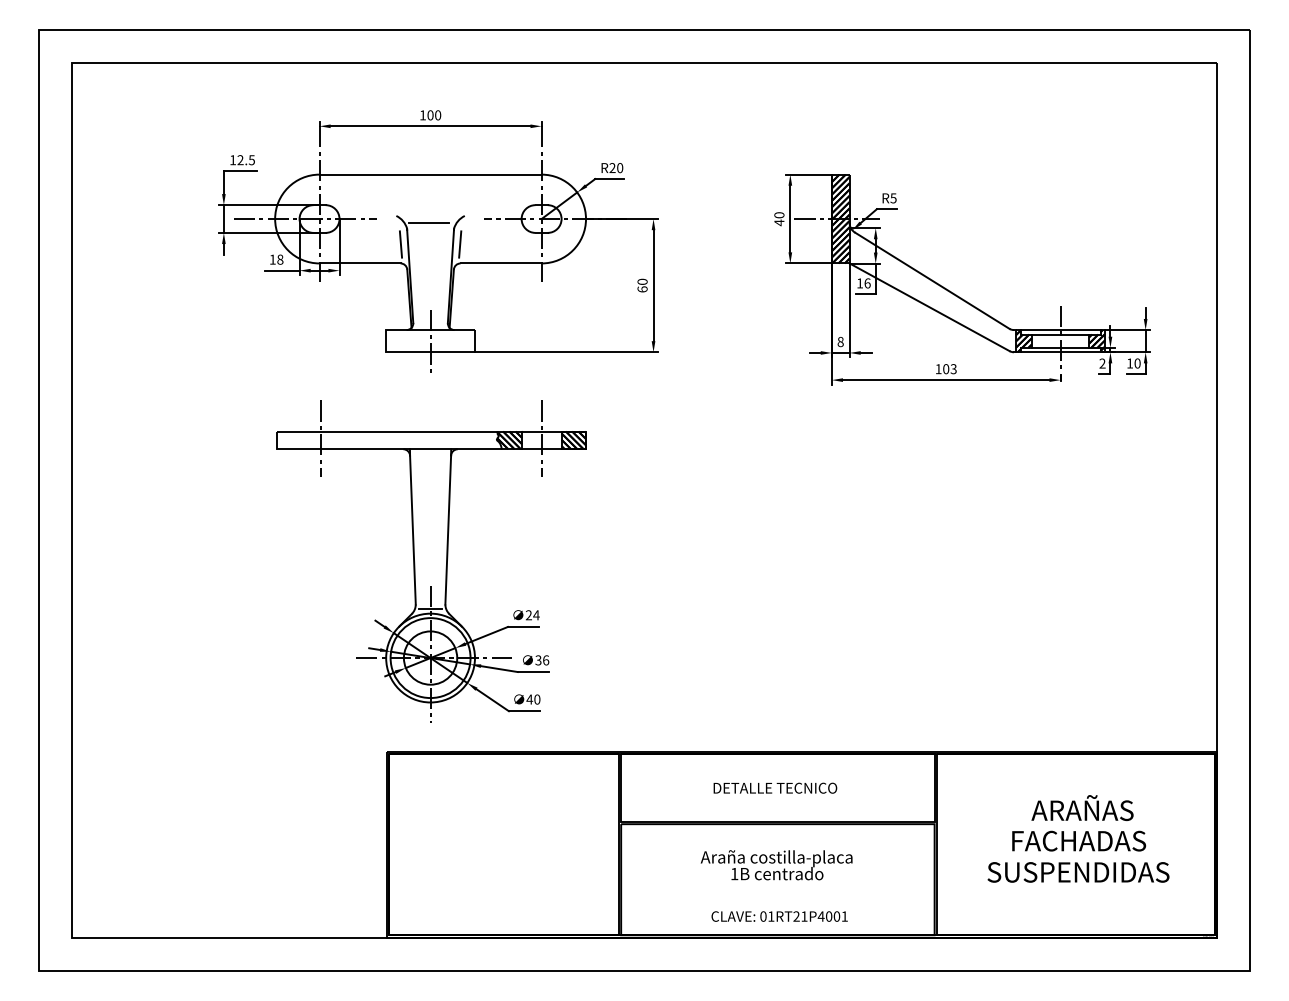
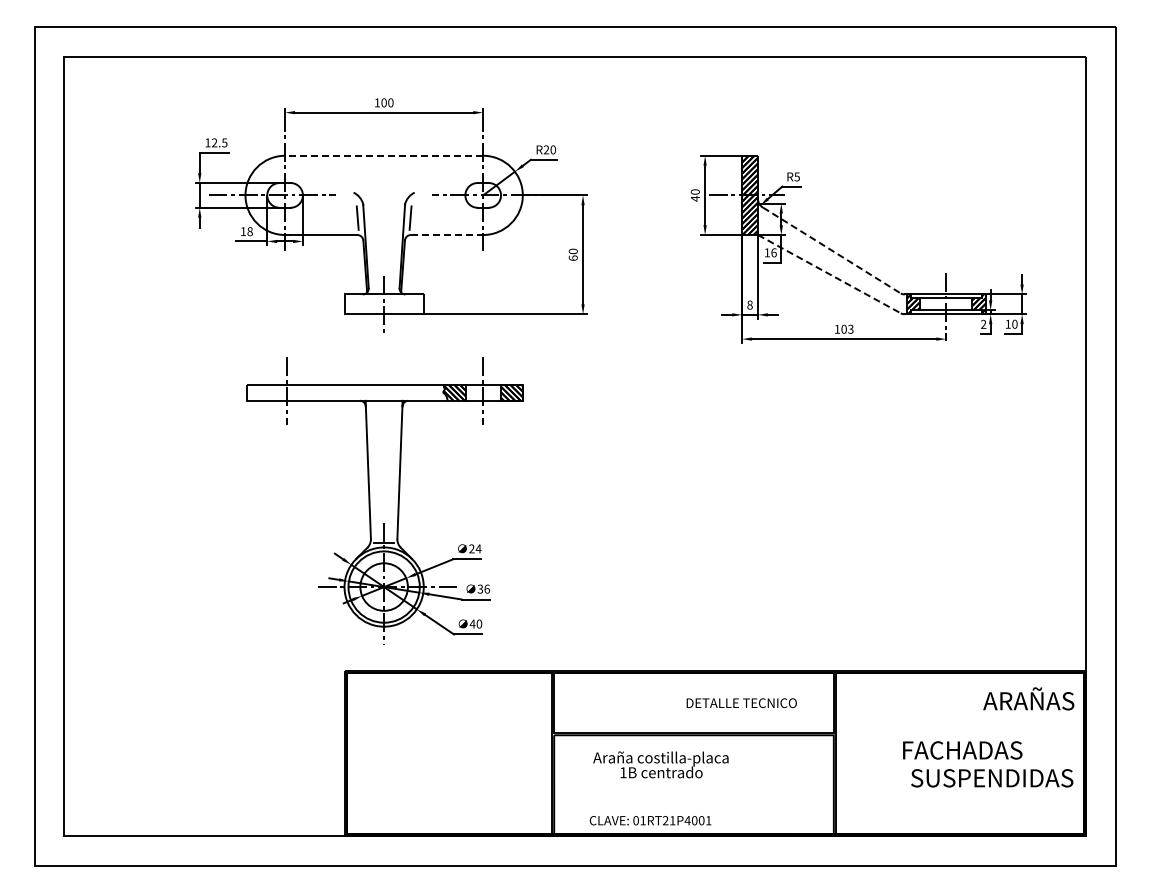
line: (429, 174) -> (383, 155), solid -> dashed
line: (428, 222) -> (382, 198), removed
line: (501, 263) -> (447, 235), solid -> dashed
line: (933, 280) -> (832, 250), solid -> dashed
line: (929, 307) -> (829, 274), solid -> dashed
text: (775, 788) -> (741, 703), moved
text: (1082, 807) -> (1028, 698), moved
text: (776, 864) -> (660, 764), moved
text: (1078, 872) -> (992, 778), moved
text: (779, 916) -> (650, 820), moved

